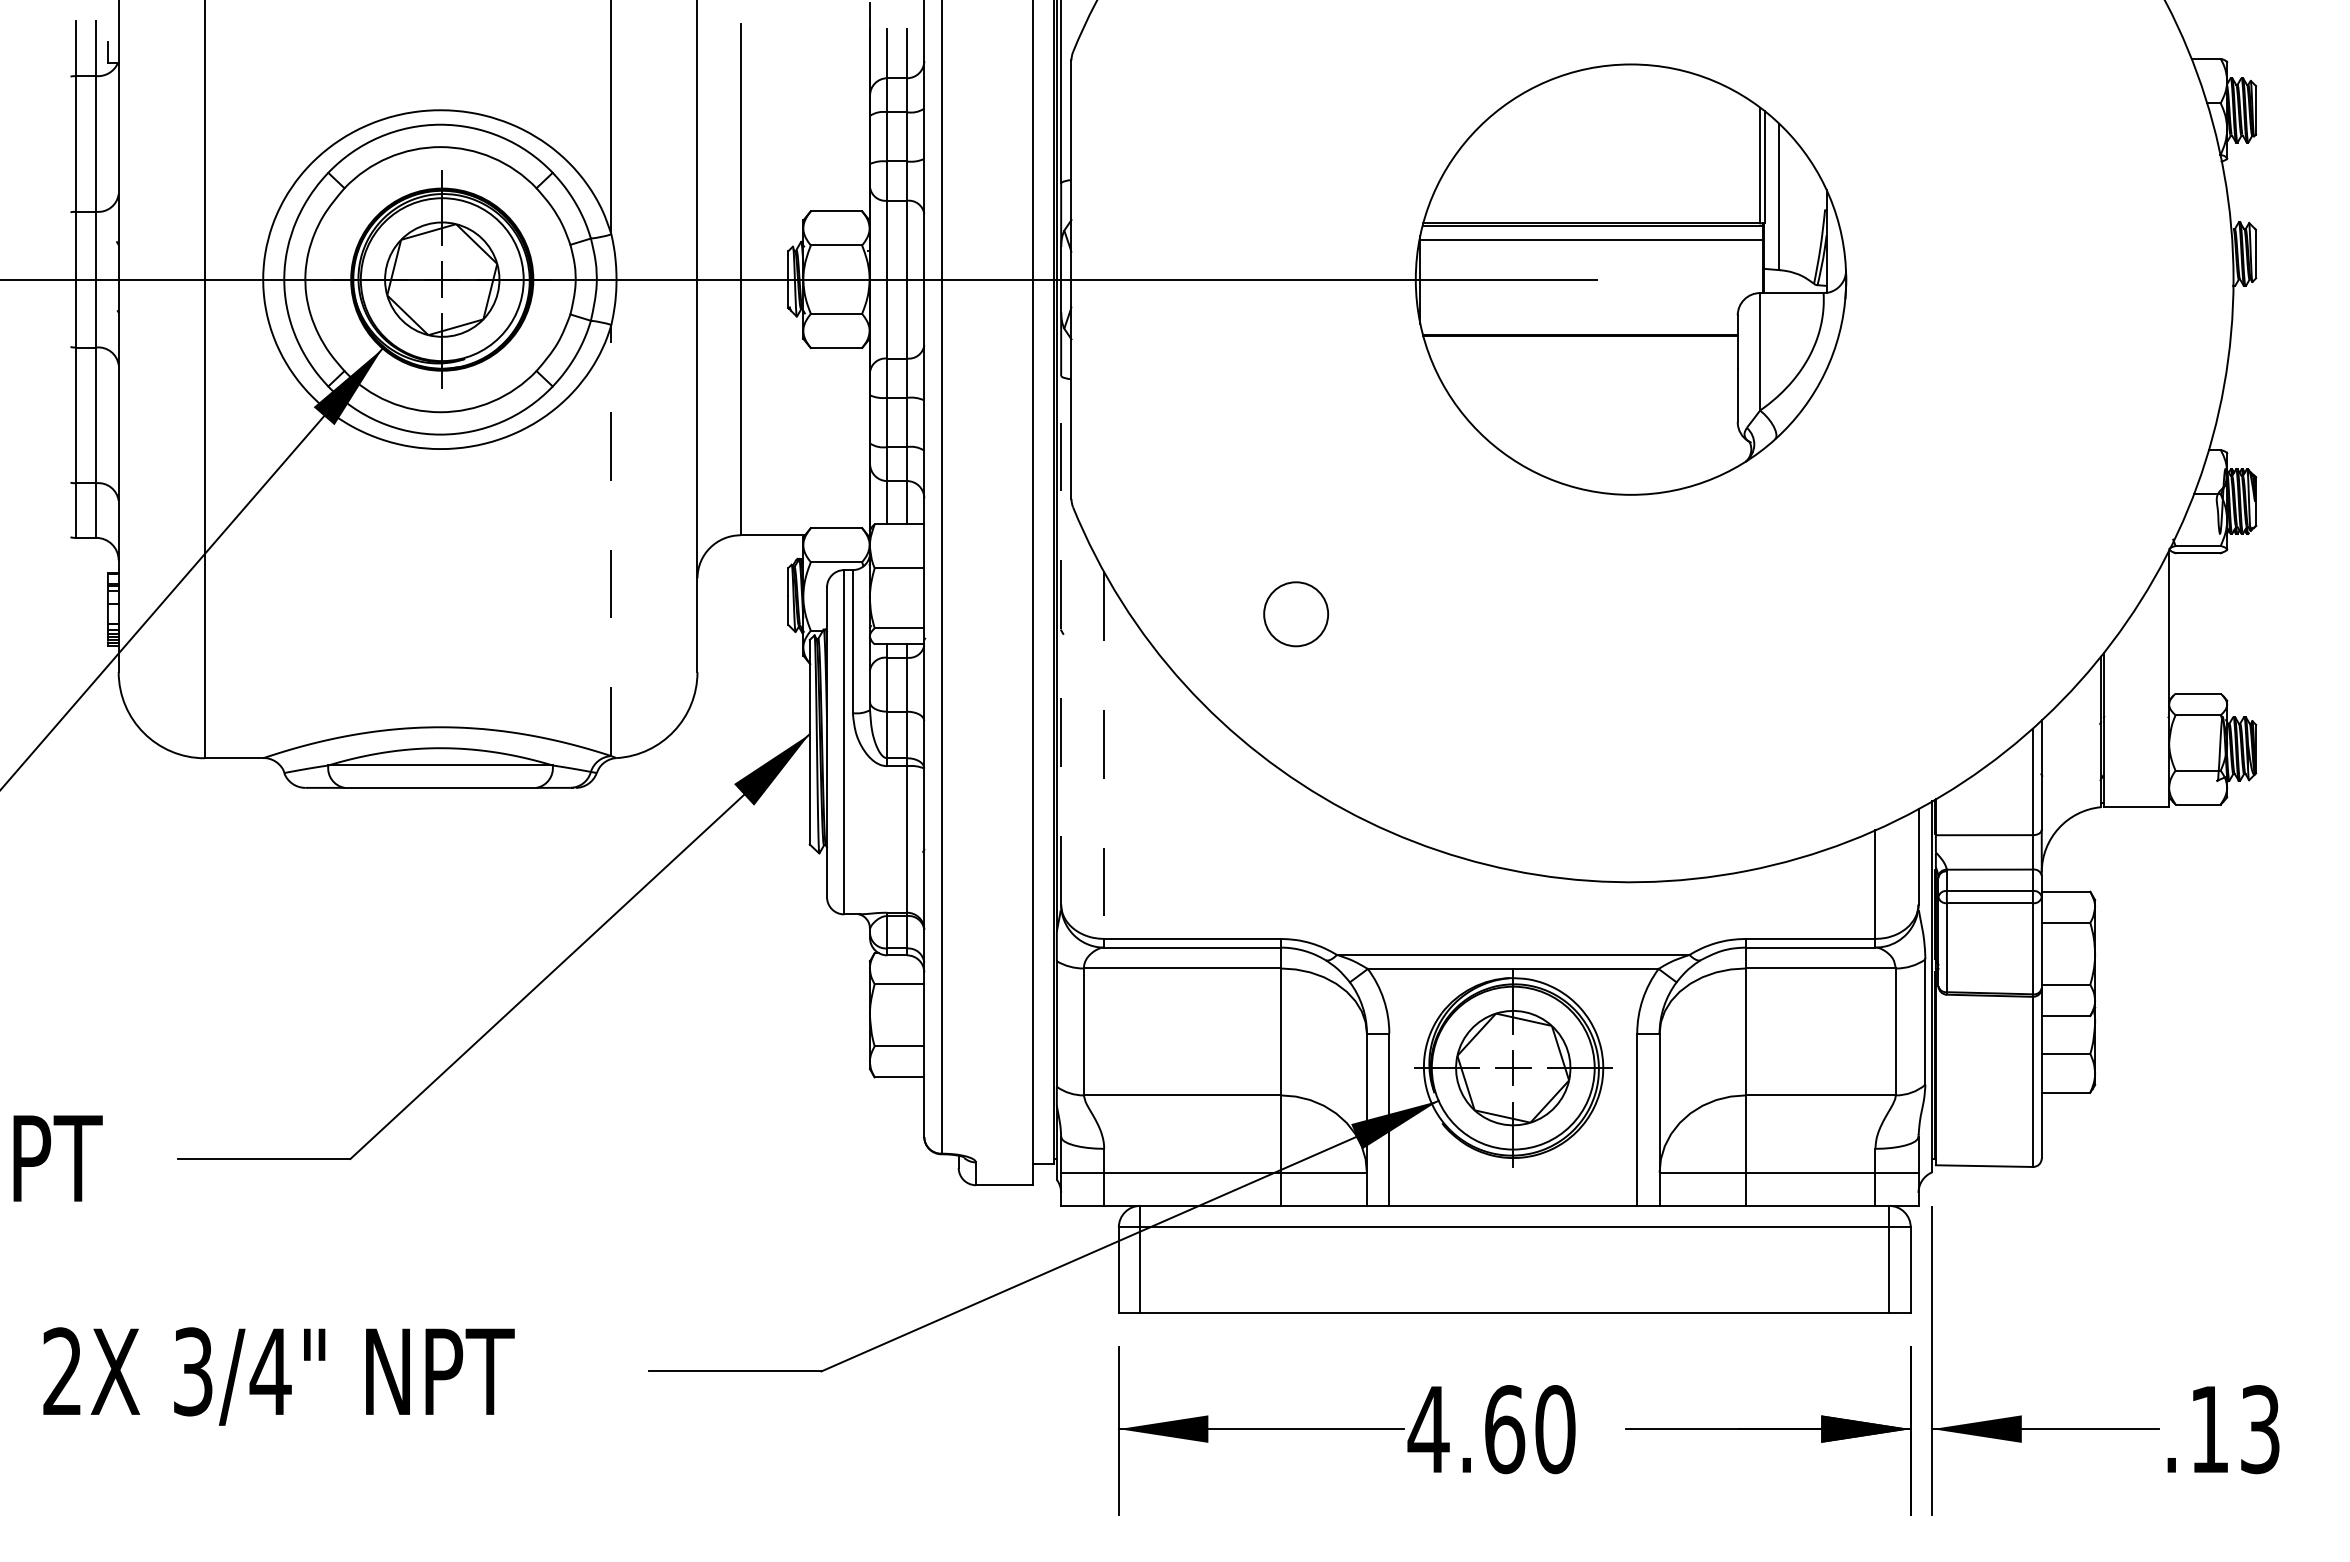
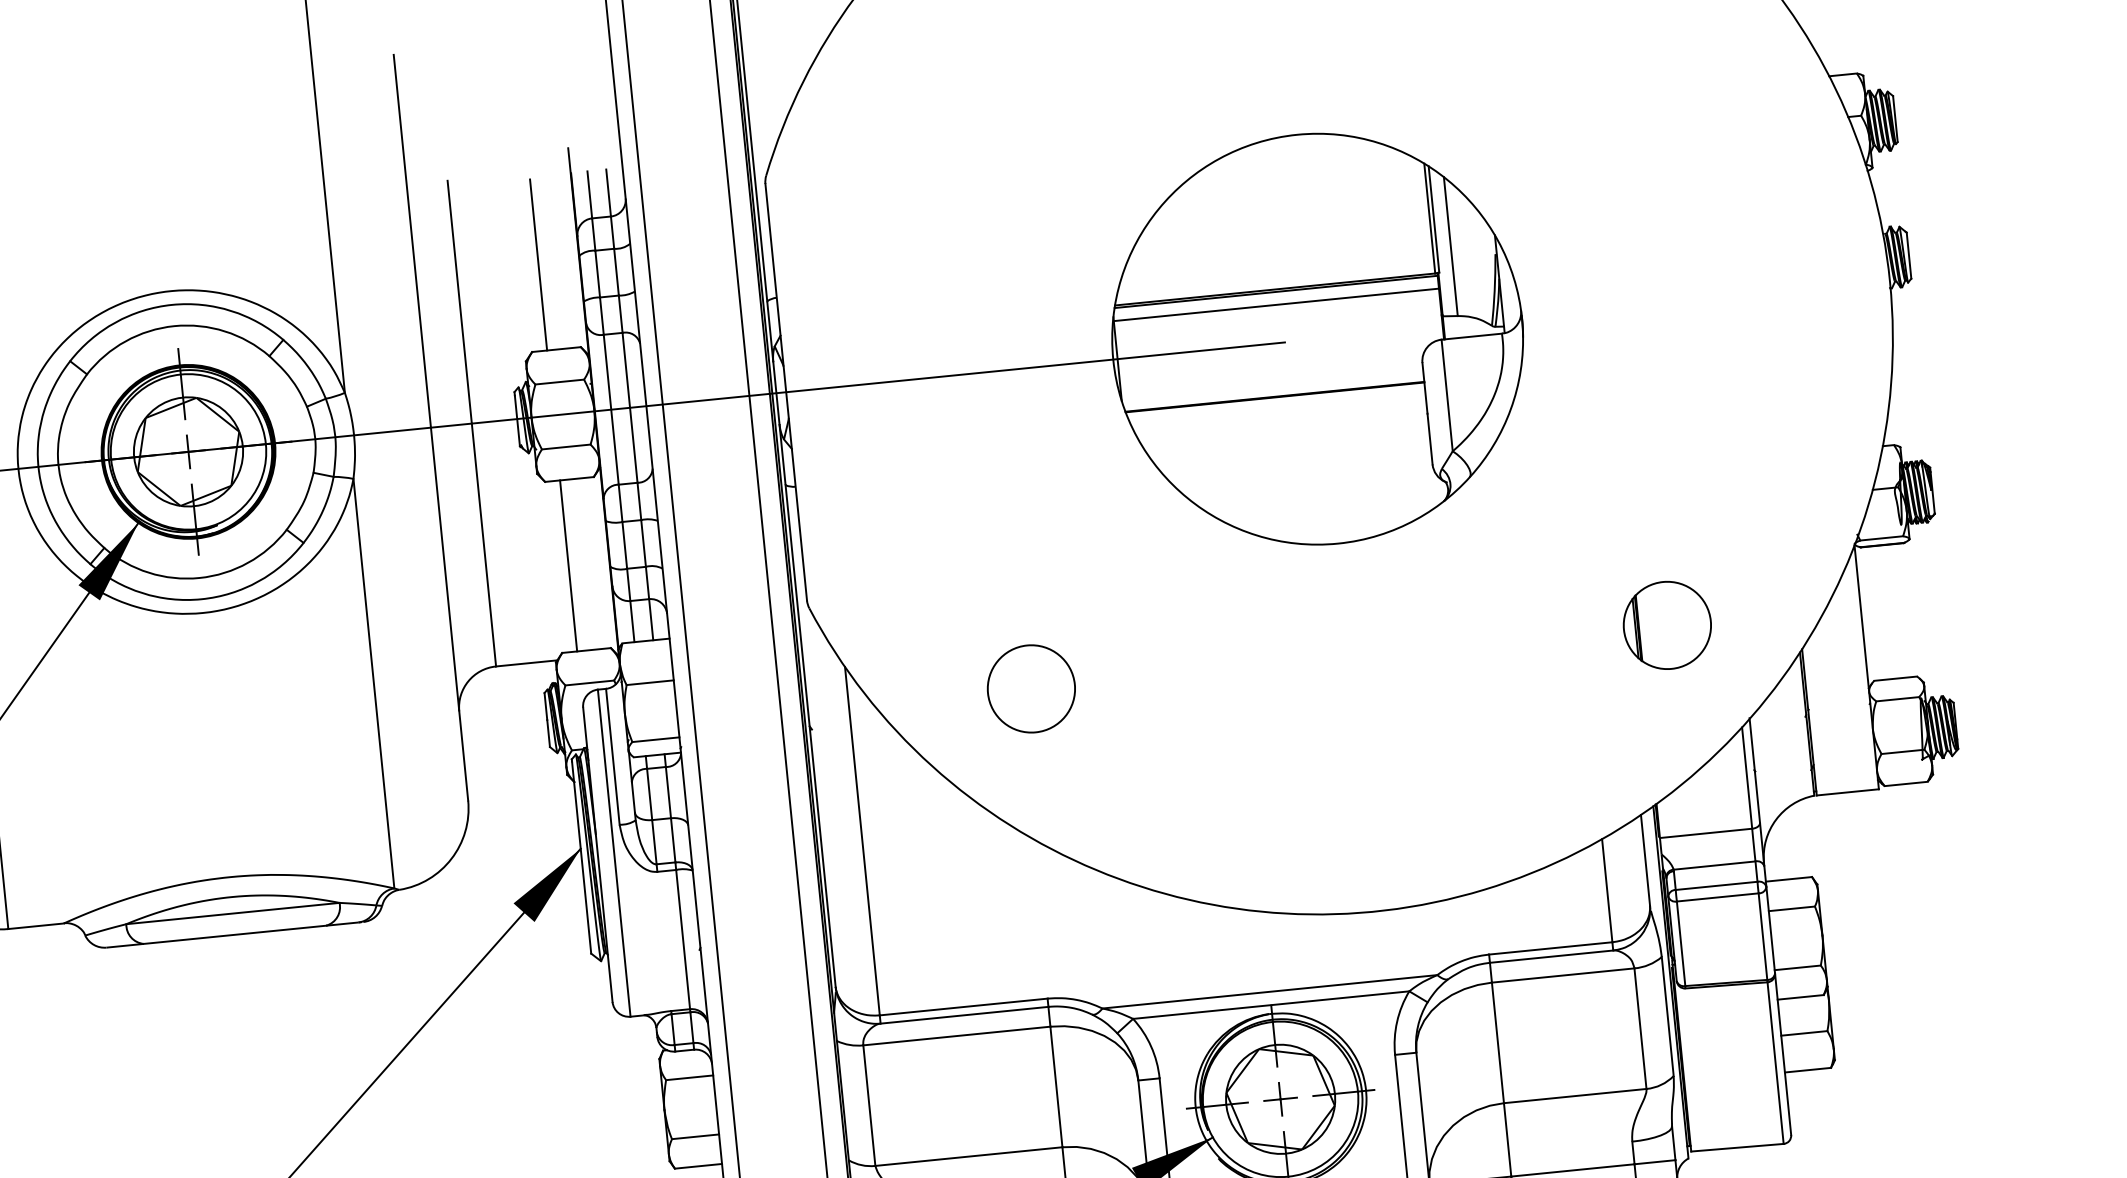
line: (826, 121) -> (538, 265), added
line: (826, 438) -> (568, 566), added
line: (611, 540) -> (374, 683), dashed -> solid
circle: (1295, 613) -> (1030, 688), size x1.43
part: (1965, 613) -> (1667, 624), added
line: (1061, 640) -> (810, 735), dashed -> solid
line: (1104, 756) -> (862, 842), dashed -> solid

